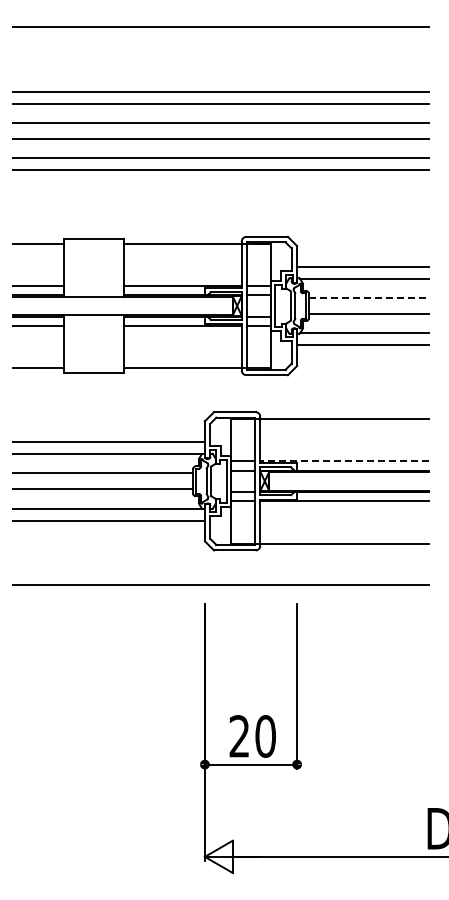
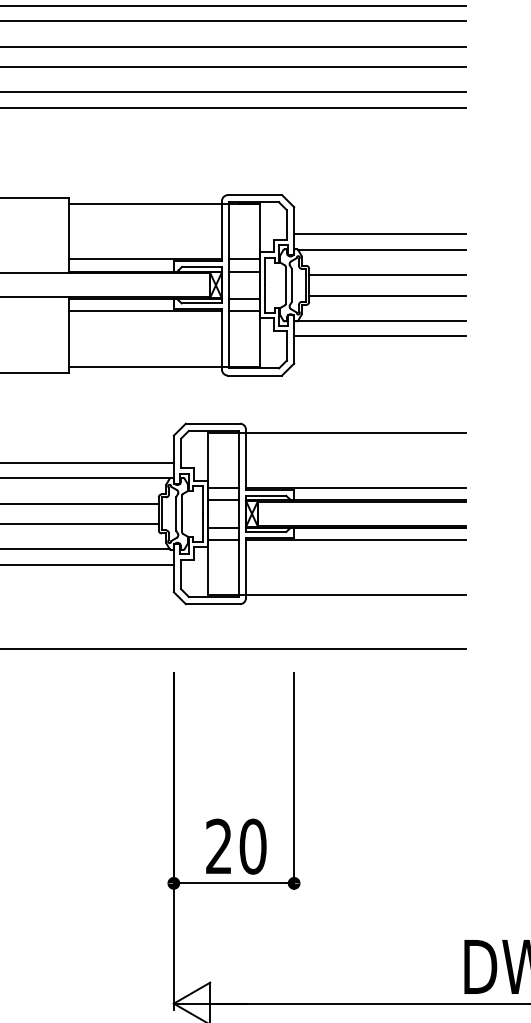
line: (368, 298) -> (387, 275), dashed -> solid
line: (343, 461) -> (354, 488), dashed -> solid

